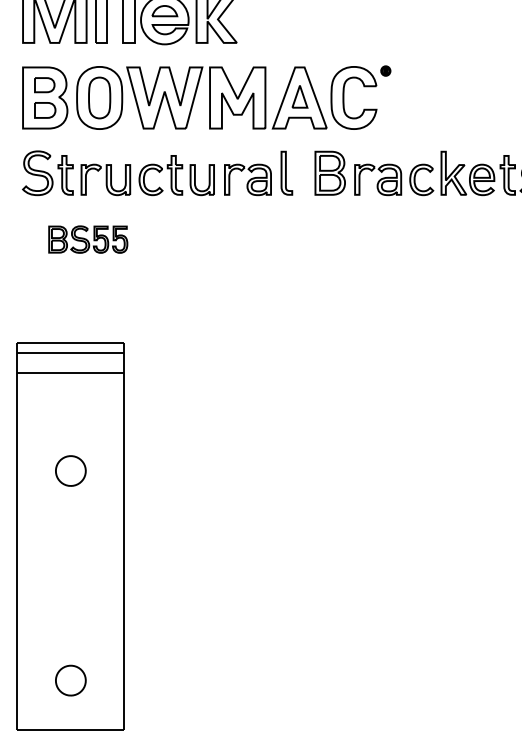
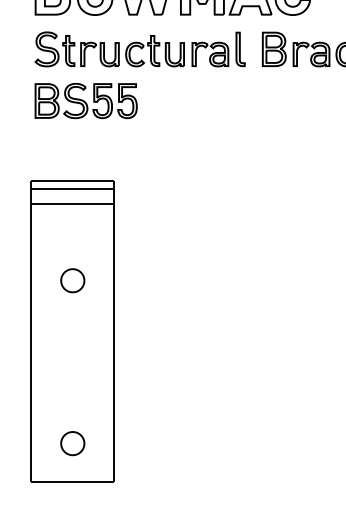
part: (88, 239) -> (86, 100), size x1.67

